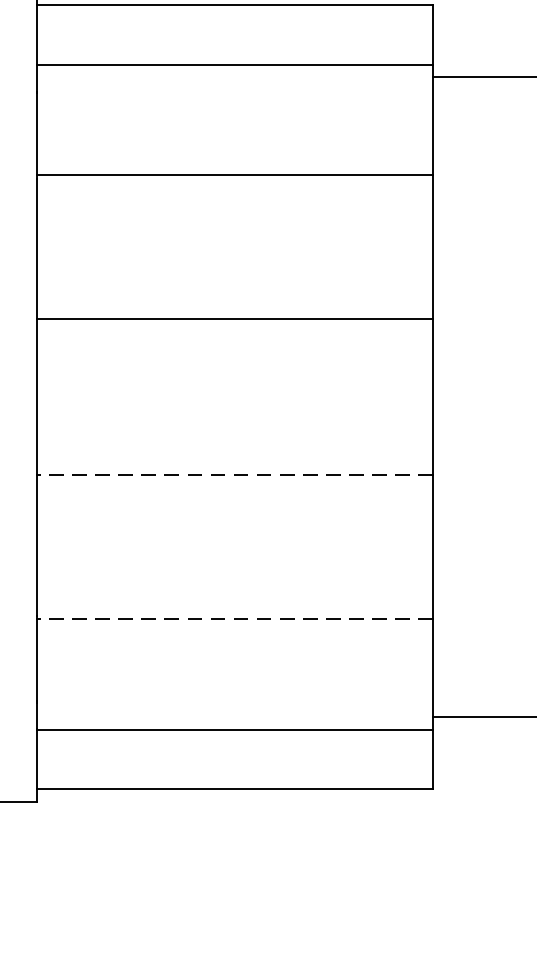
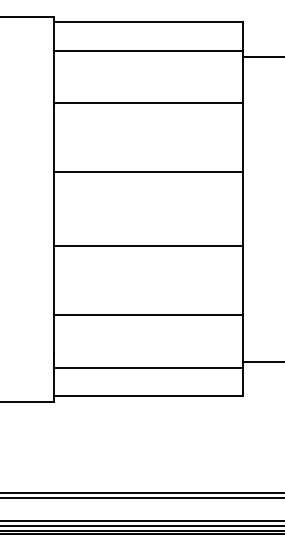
line: (234, 475) -> (148, 246), dashed -> solid
line: (234, 619) -> (148, 315), dashed -> solid

